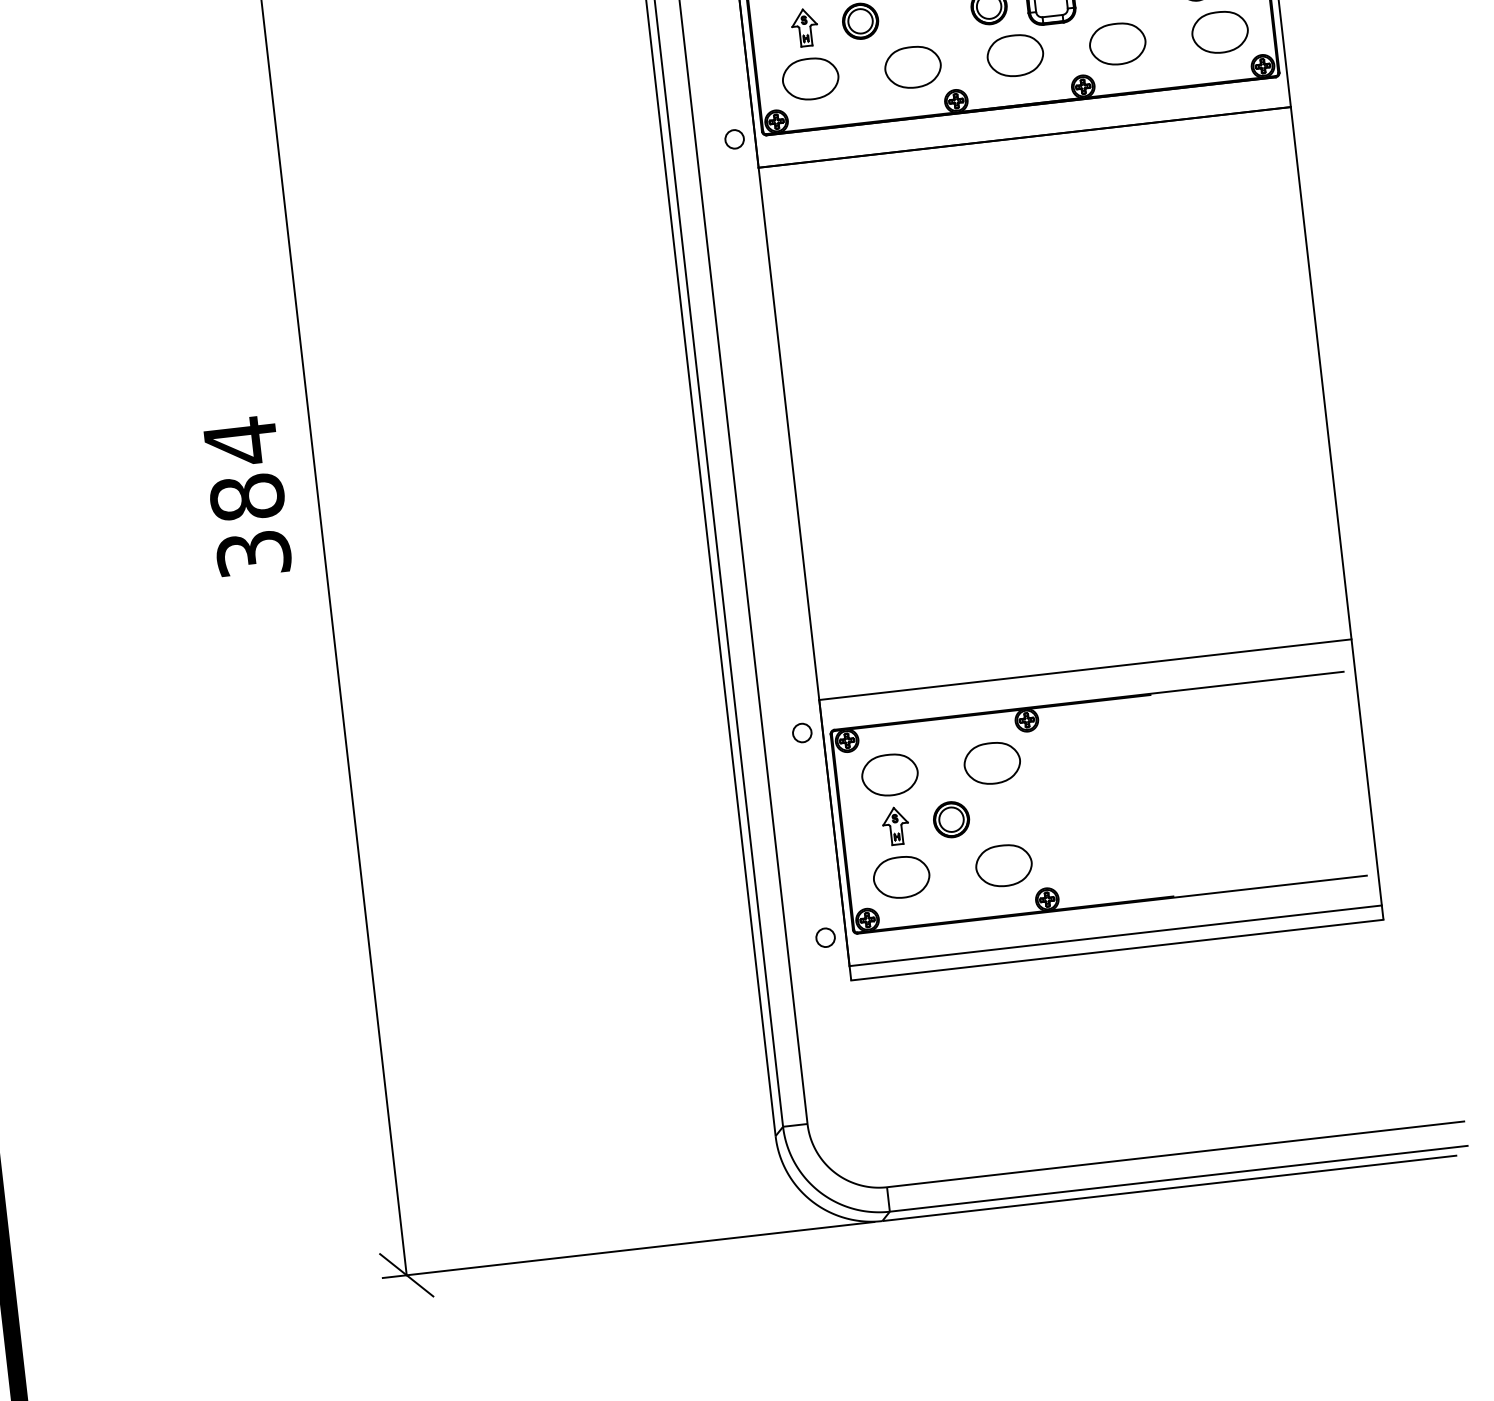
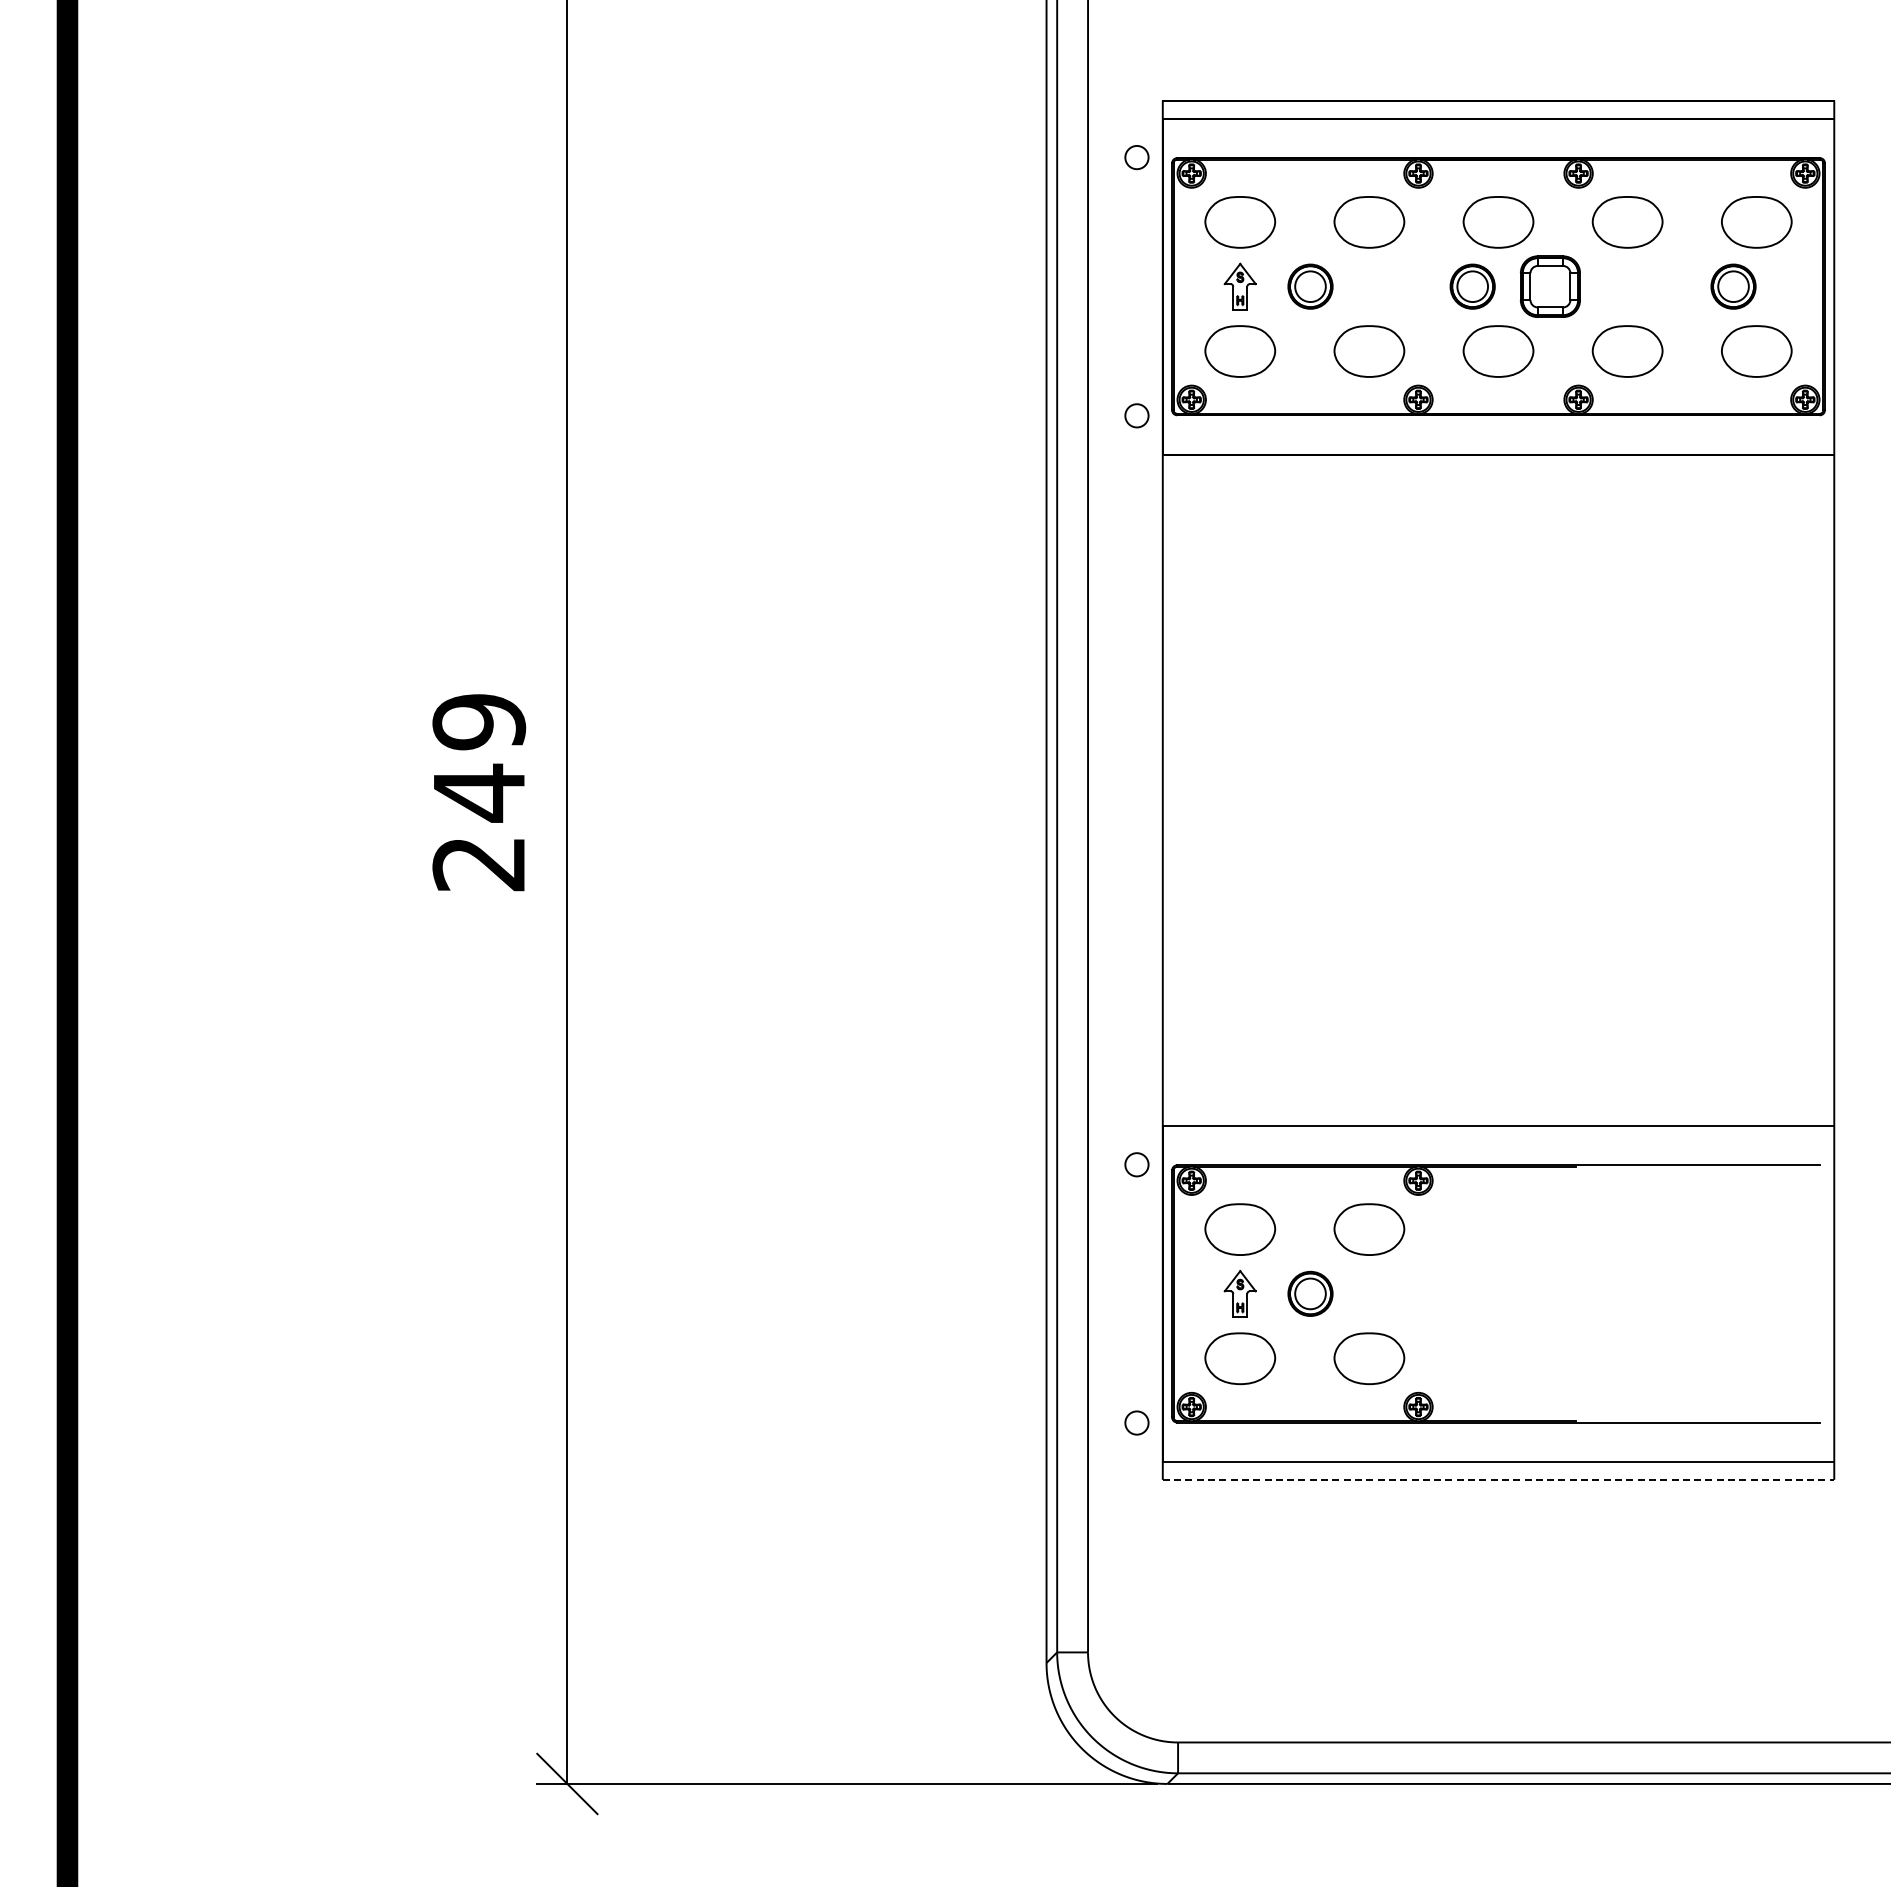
text: (247, 496) -> (479, 791), 384 -> 249
line: (1117, 949) -> (1498, 1479), solid -> dashed

